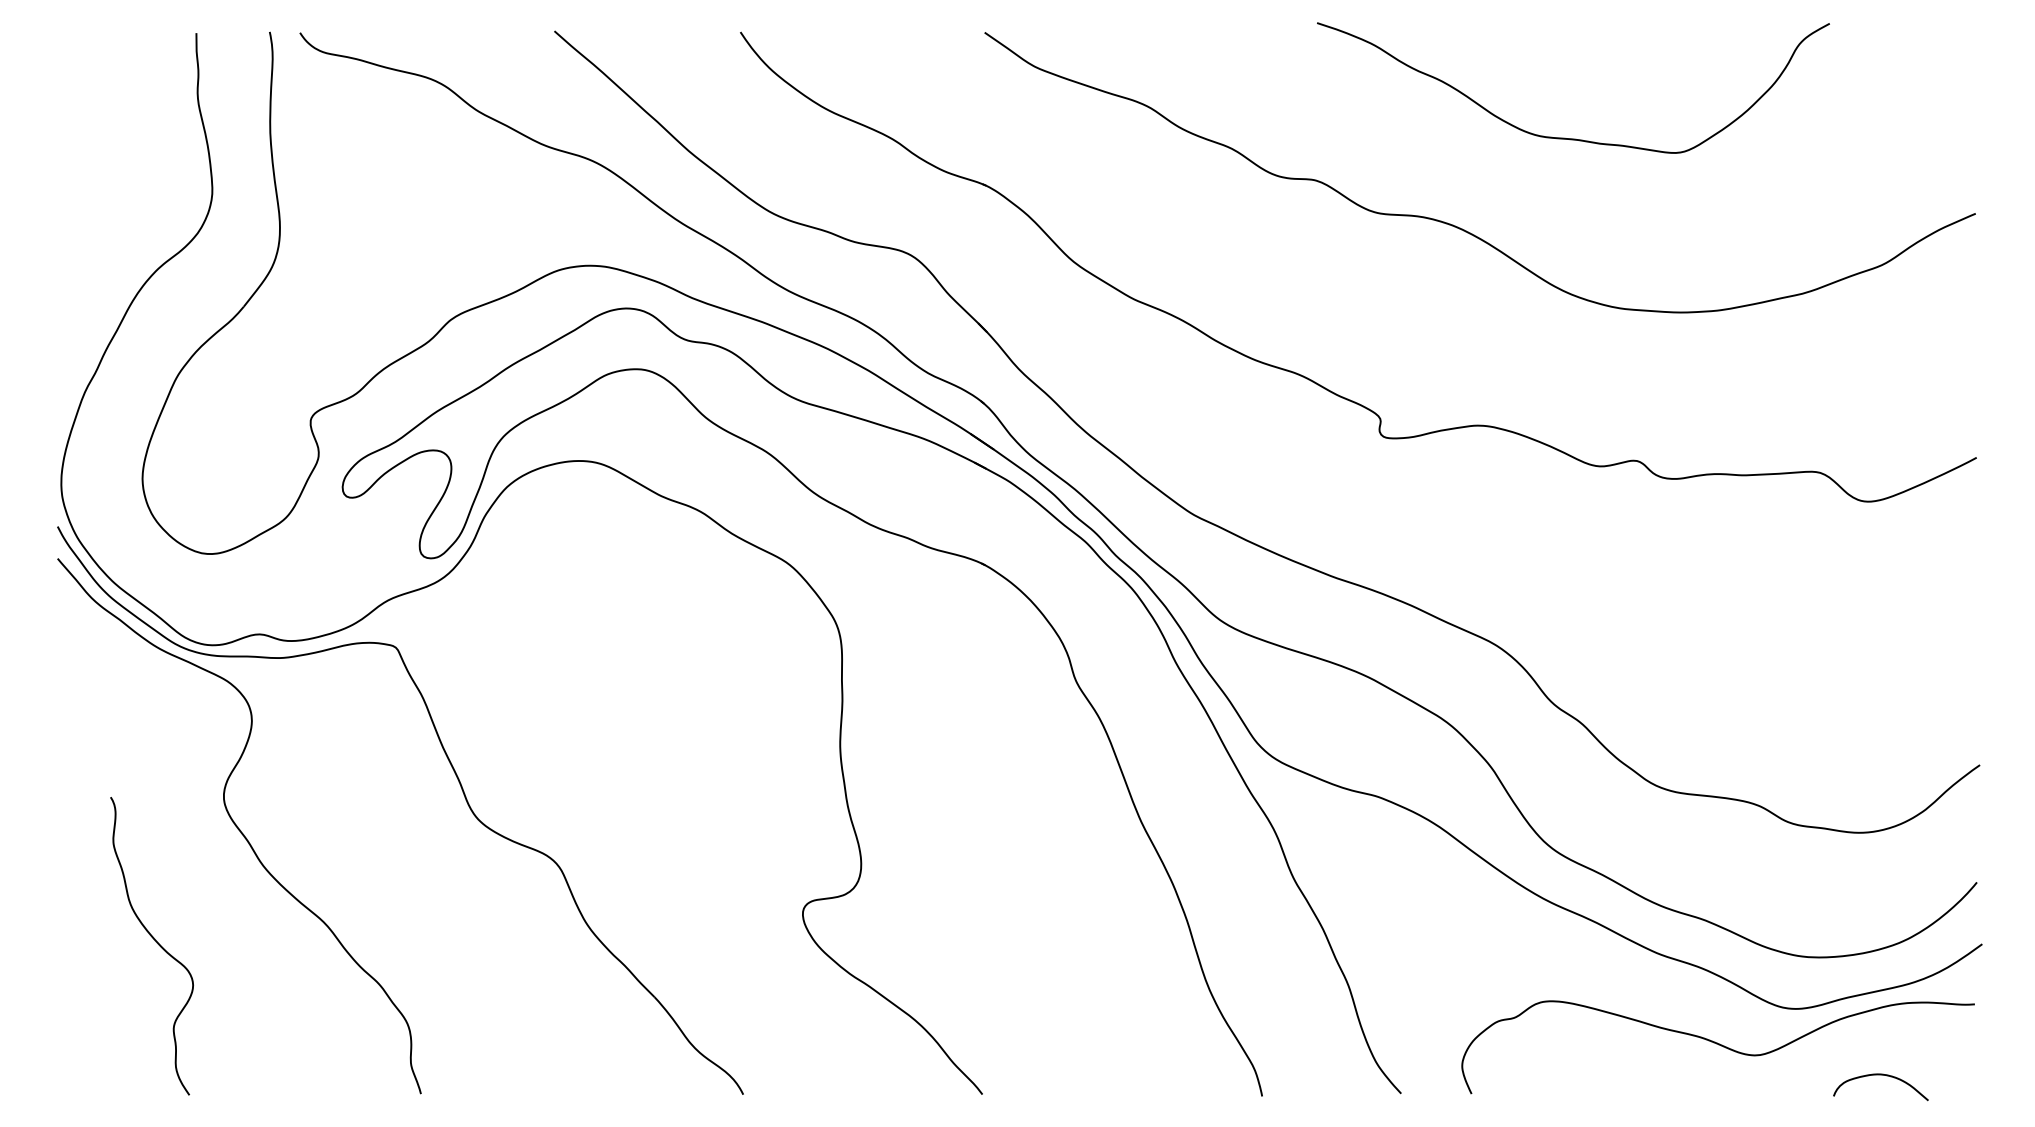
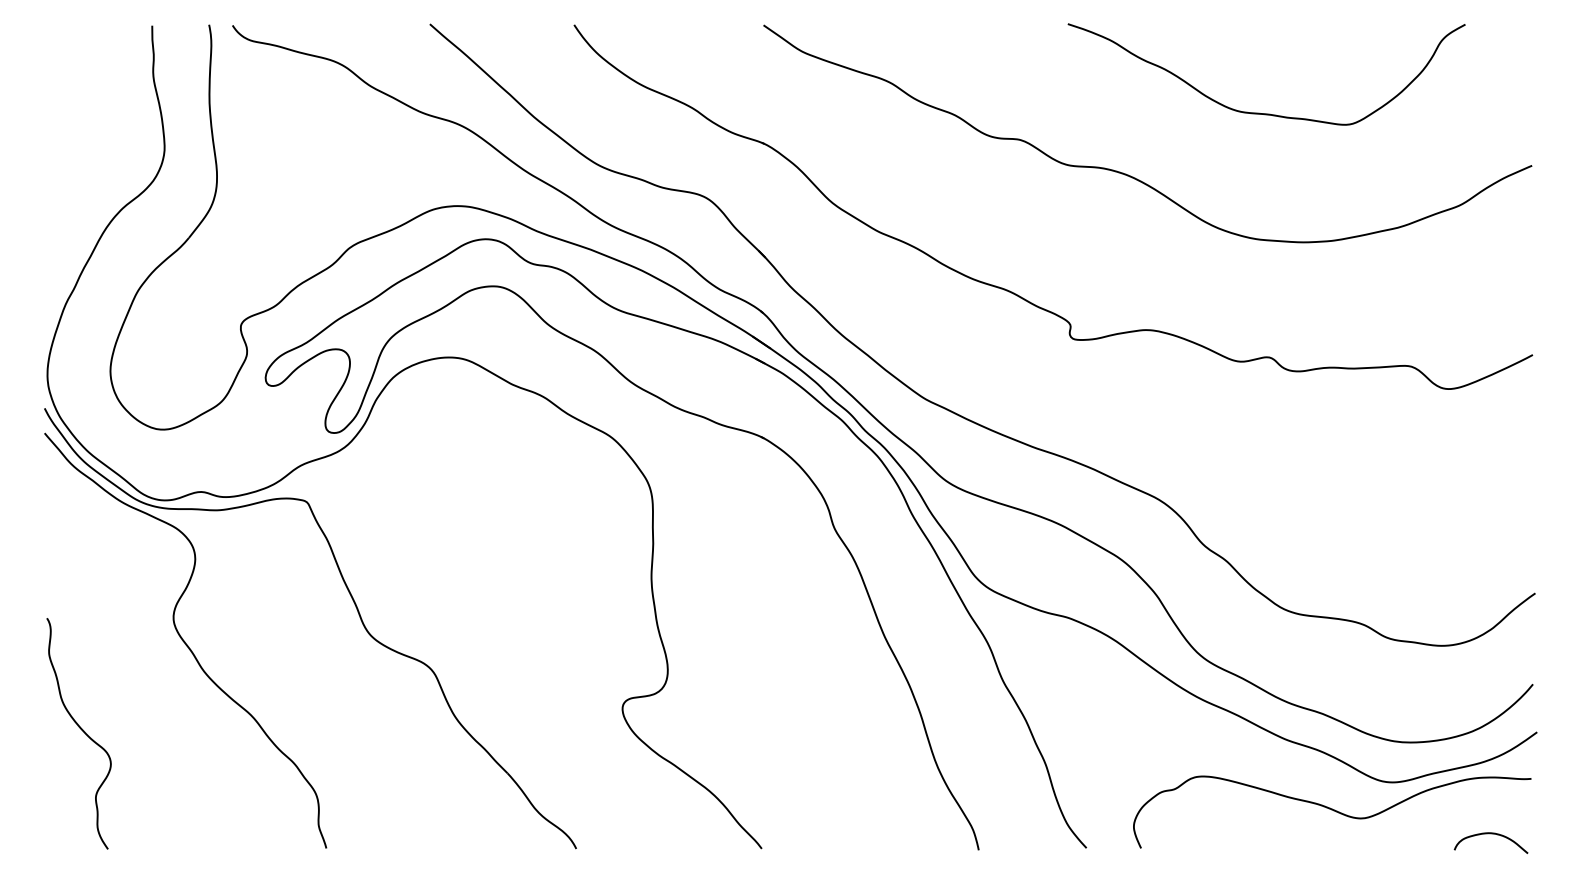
curve: (1565, 137) -> (1260, 112), moved
curve: (156, 943) -> (82, 731), moved
curve: (1880, 1075) -> (1490, 834), moved

